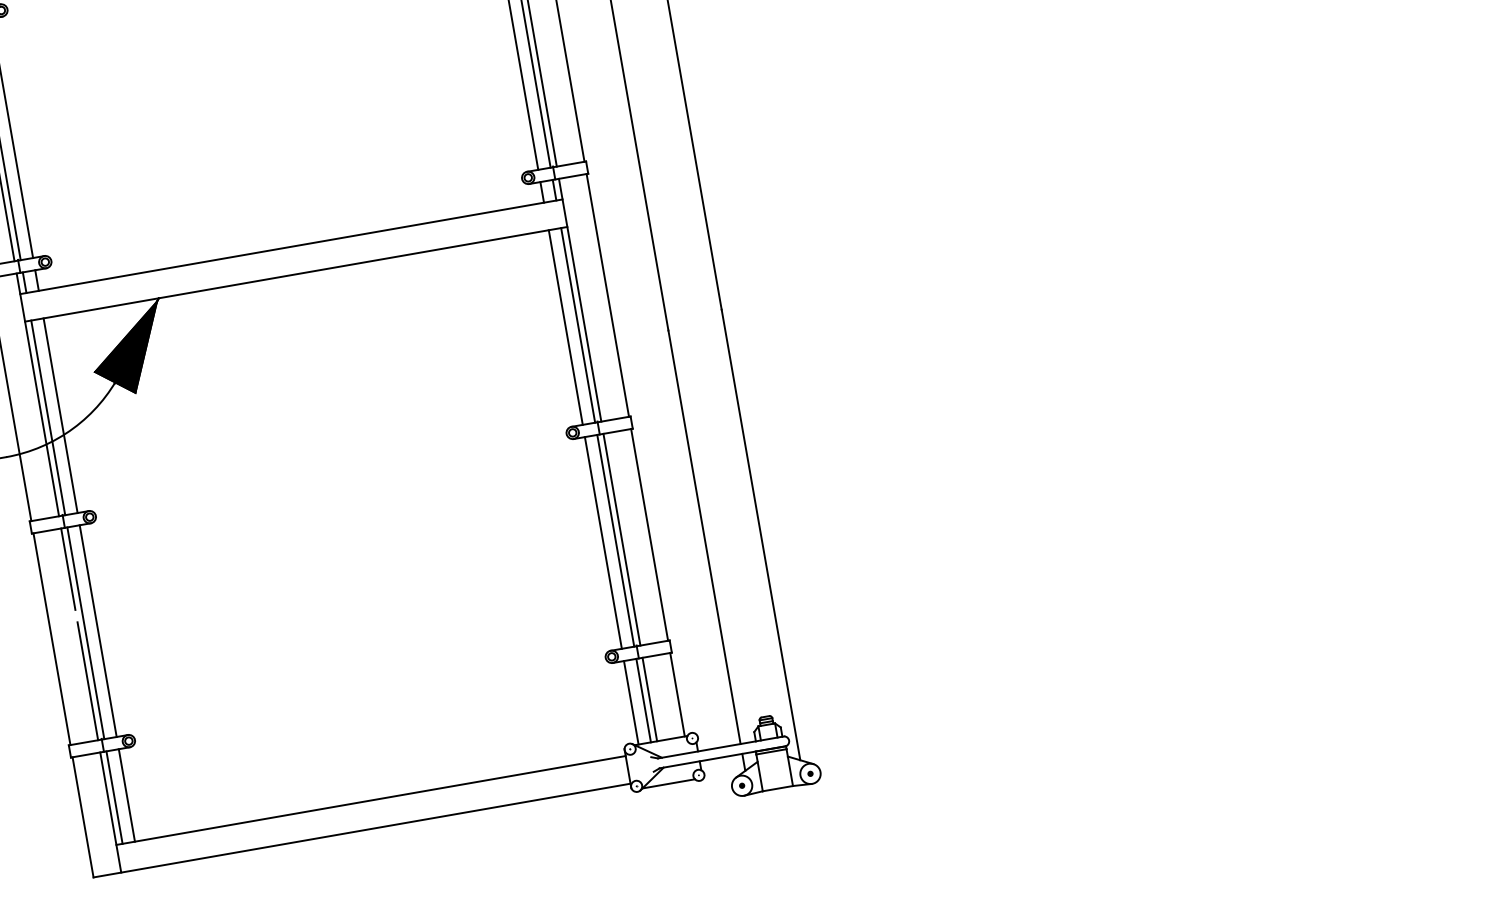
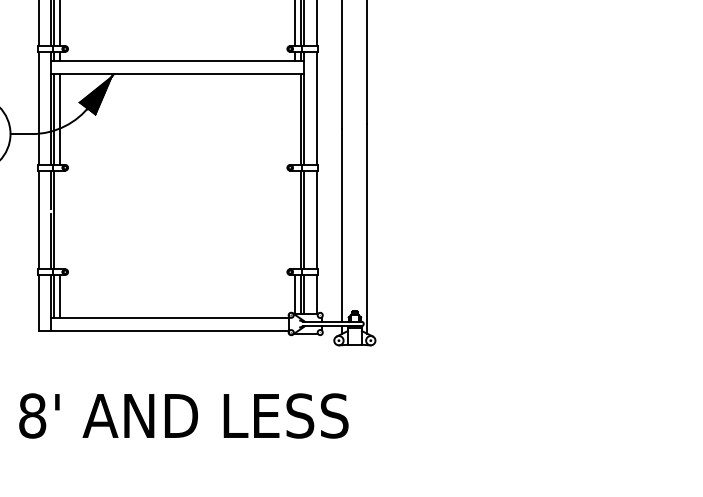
line: (565, 327) -> (295, 119), removed
line: (603, 541) -> (295, 219), removed
line: (98, 629) -> (60, 219), removed

